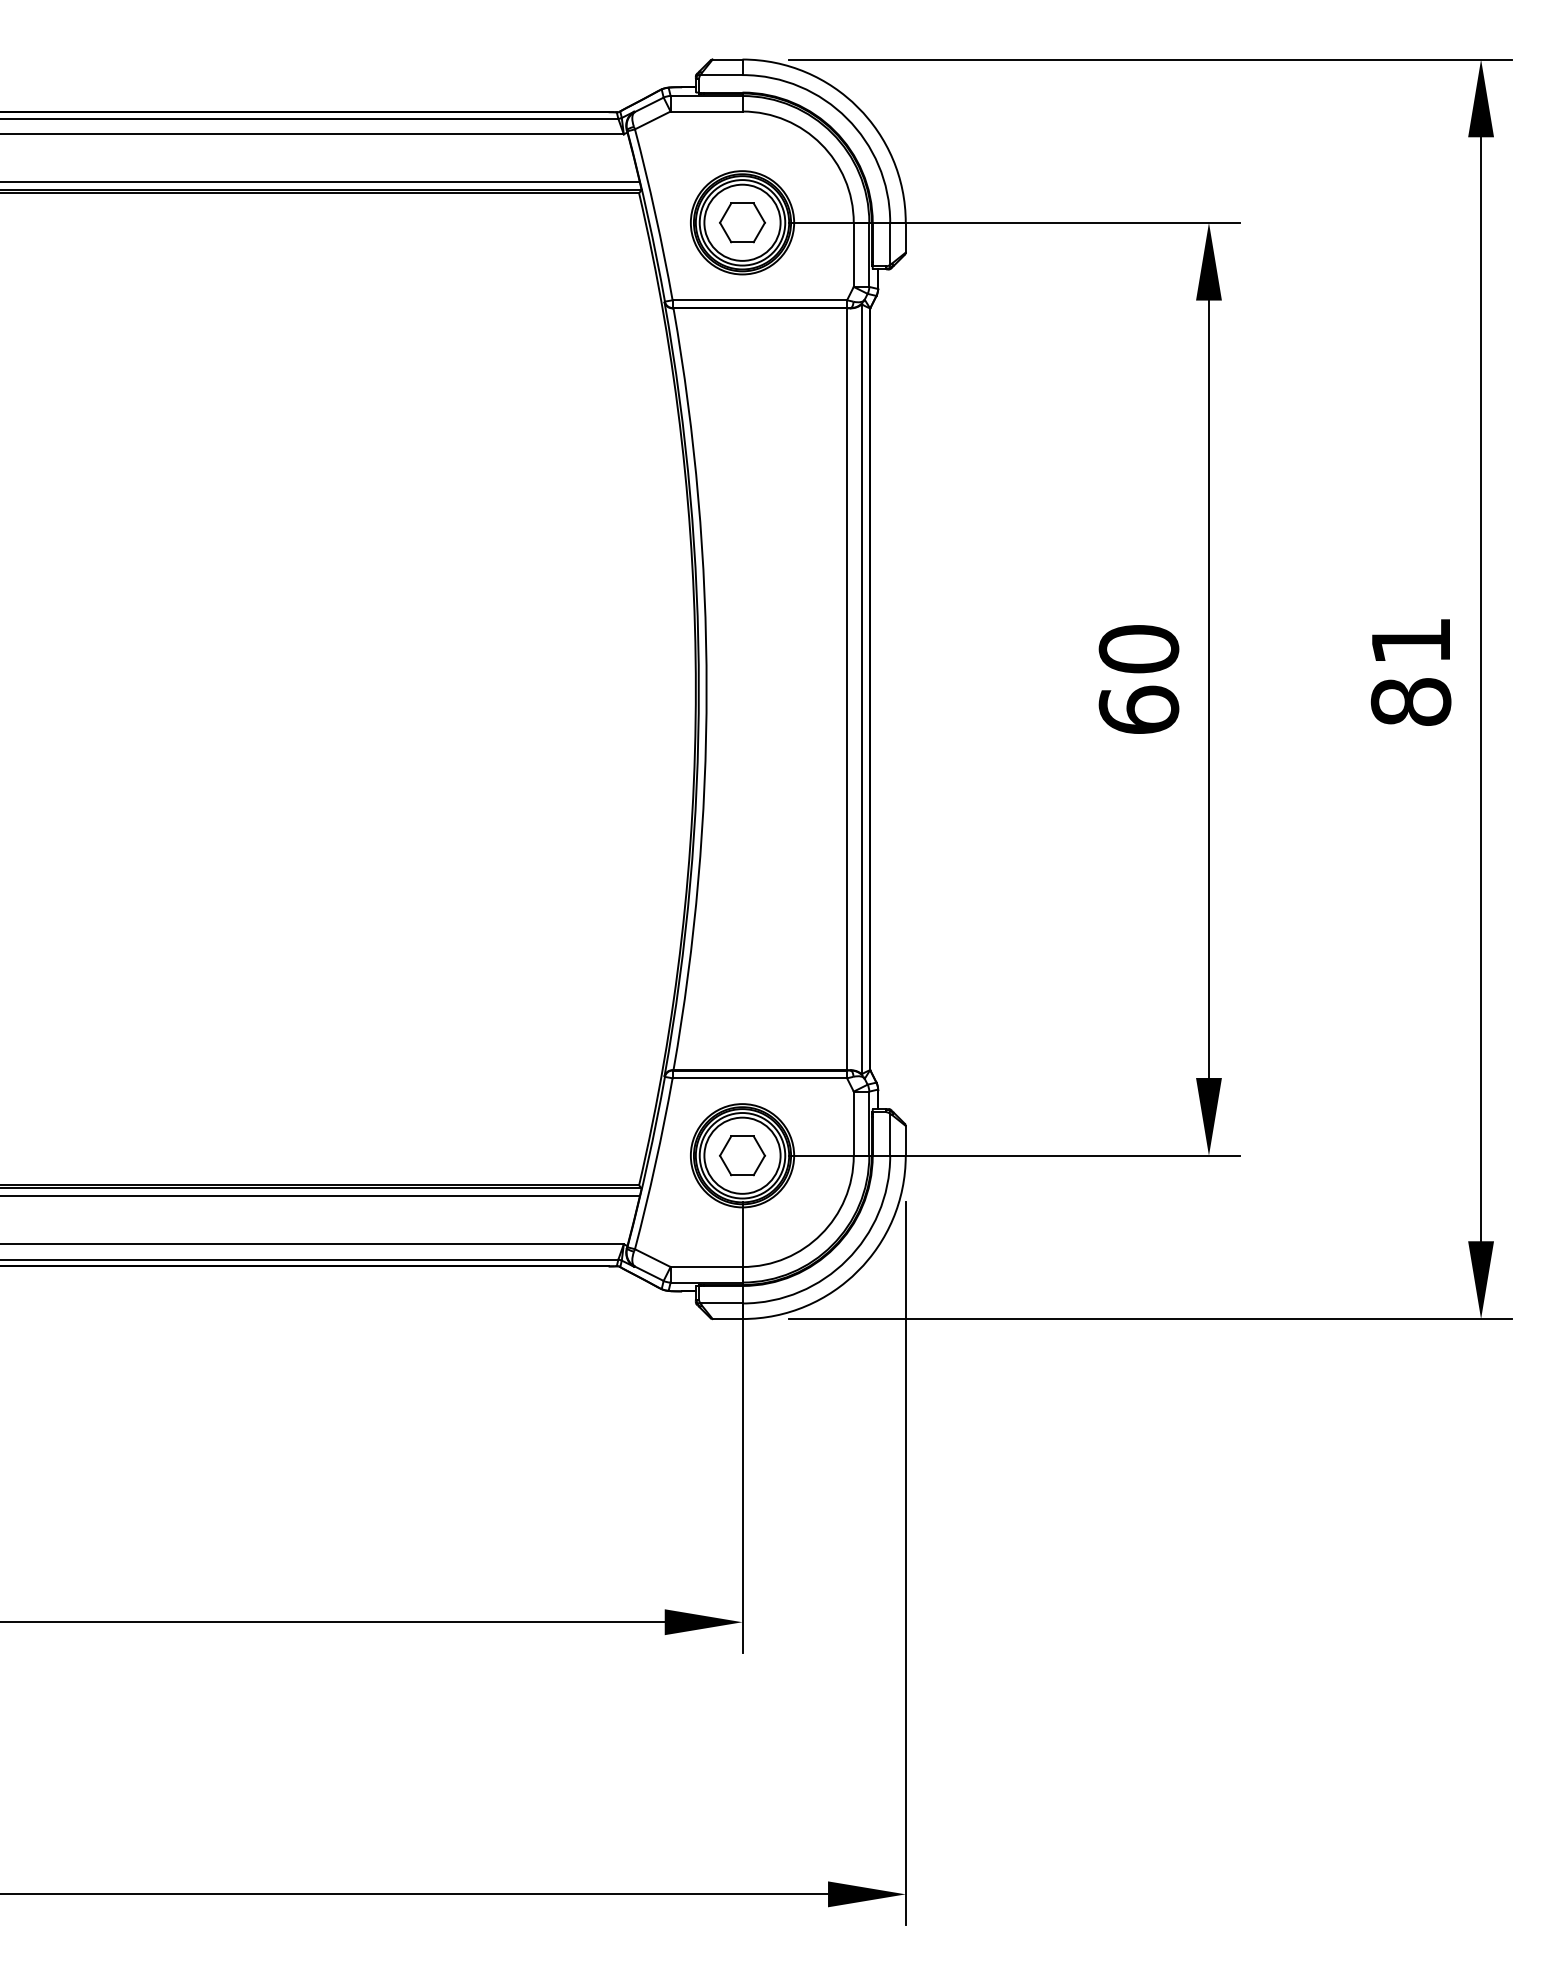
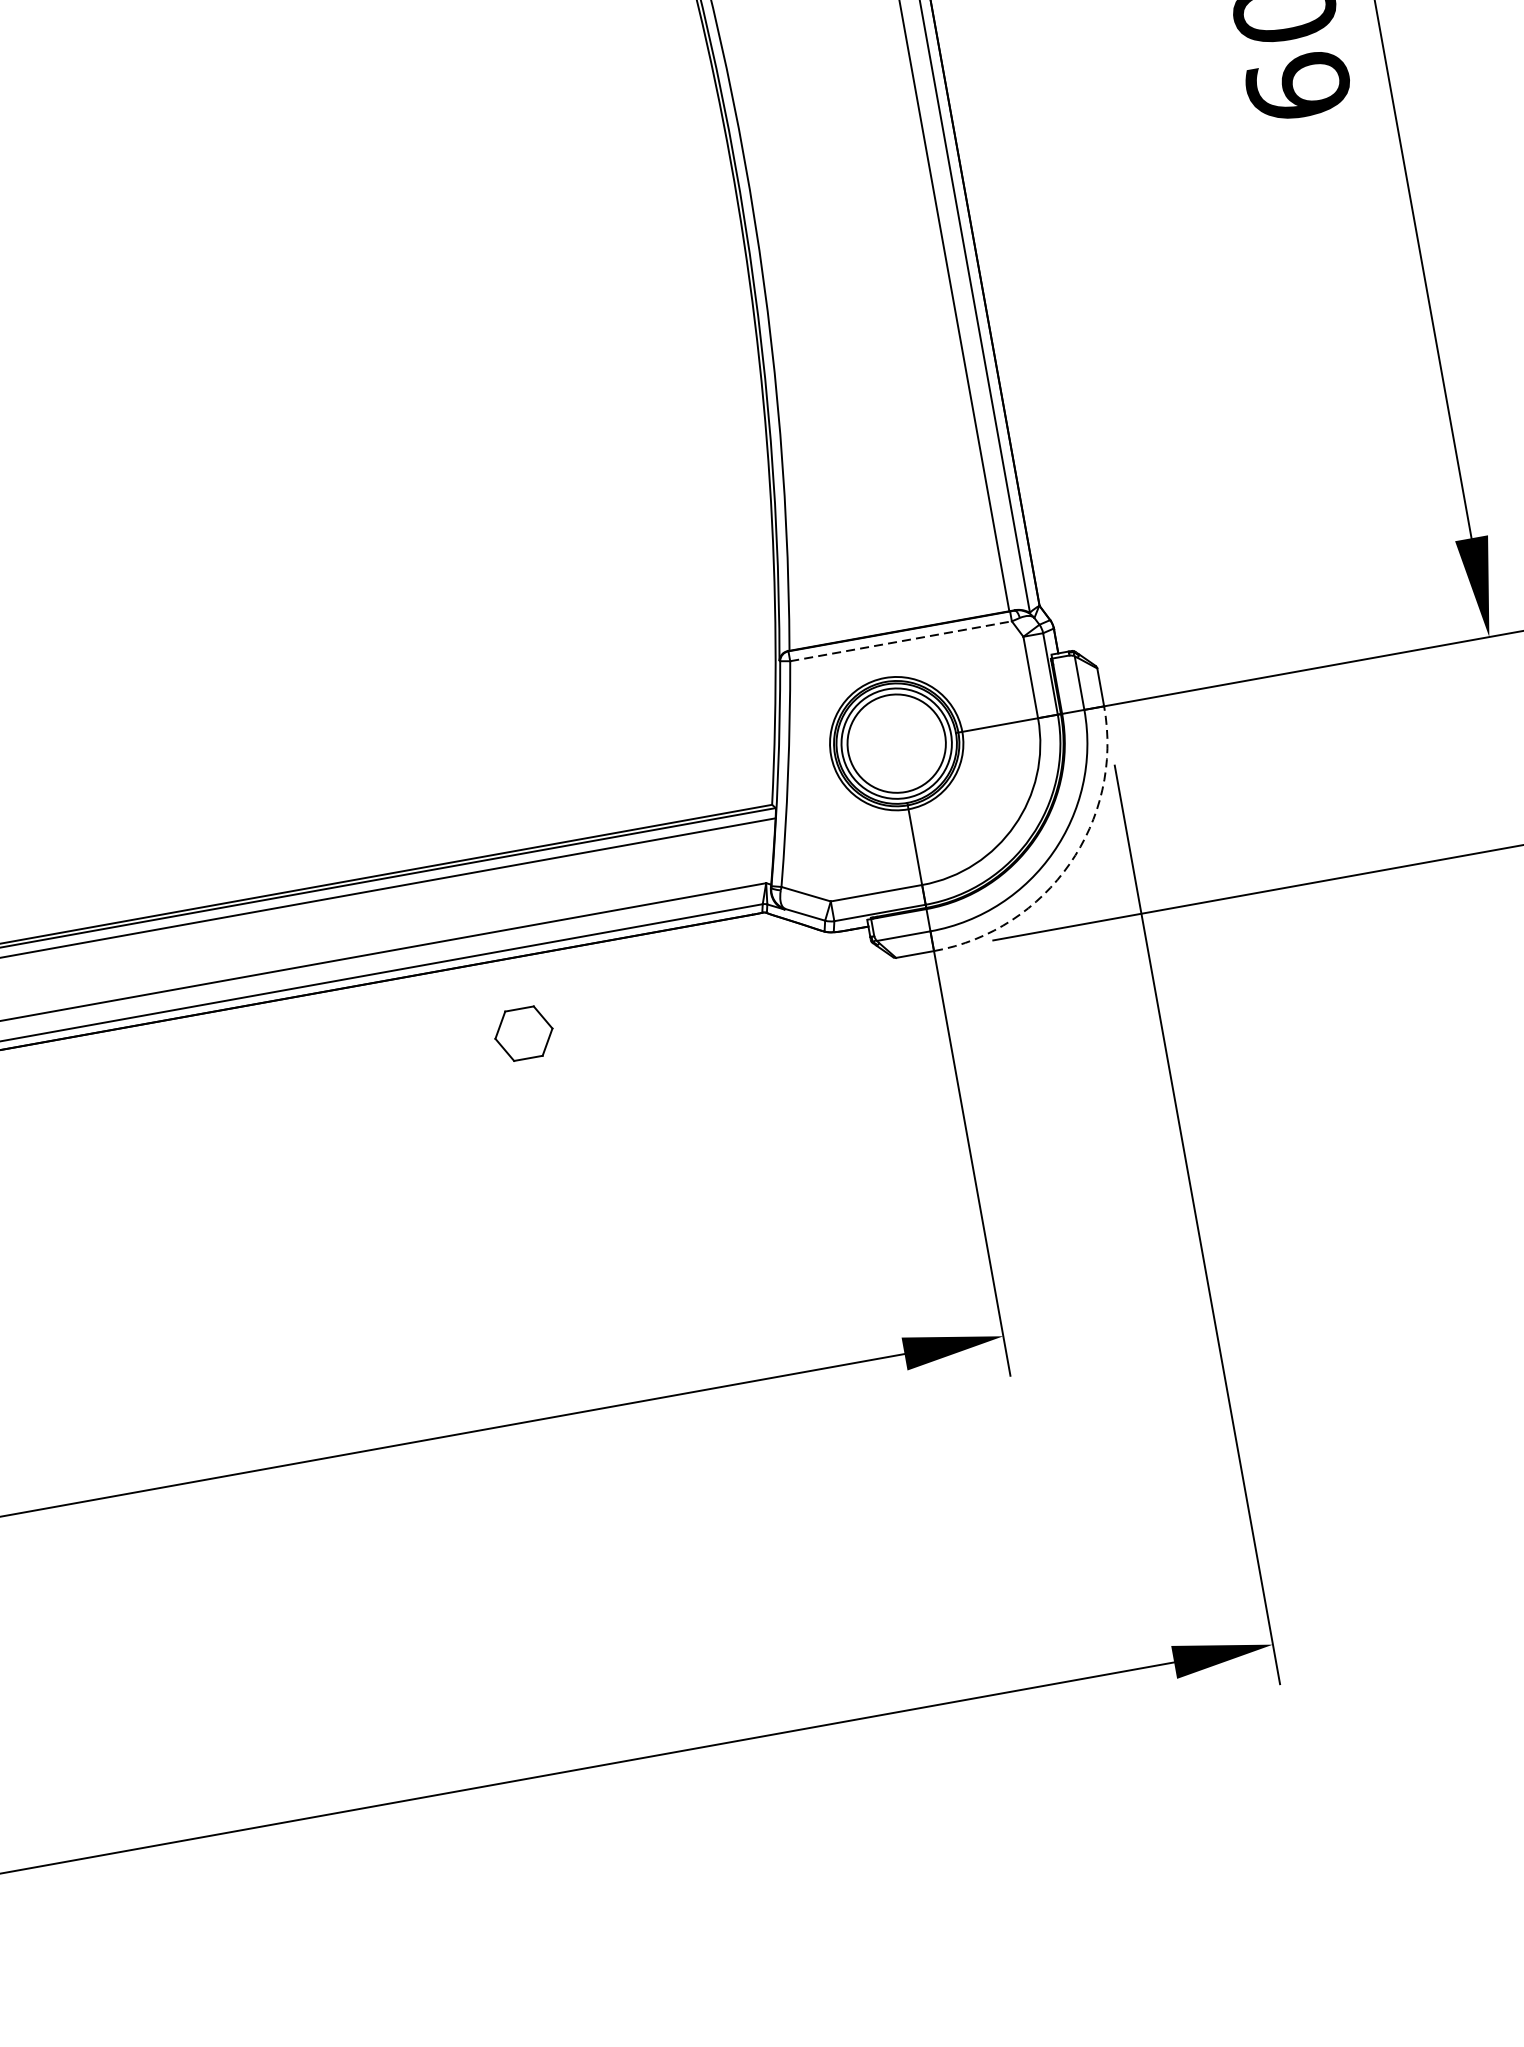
line: (760, 1078) -> (901, 641), solid -> dashed
part: (742, 1155) -> (523, 1033), moved
arc: (857, 1271) -> (1069, 864), solid -> dashed

